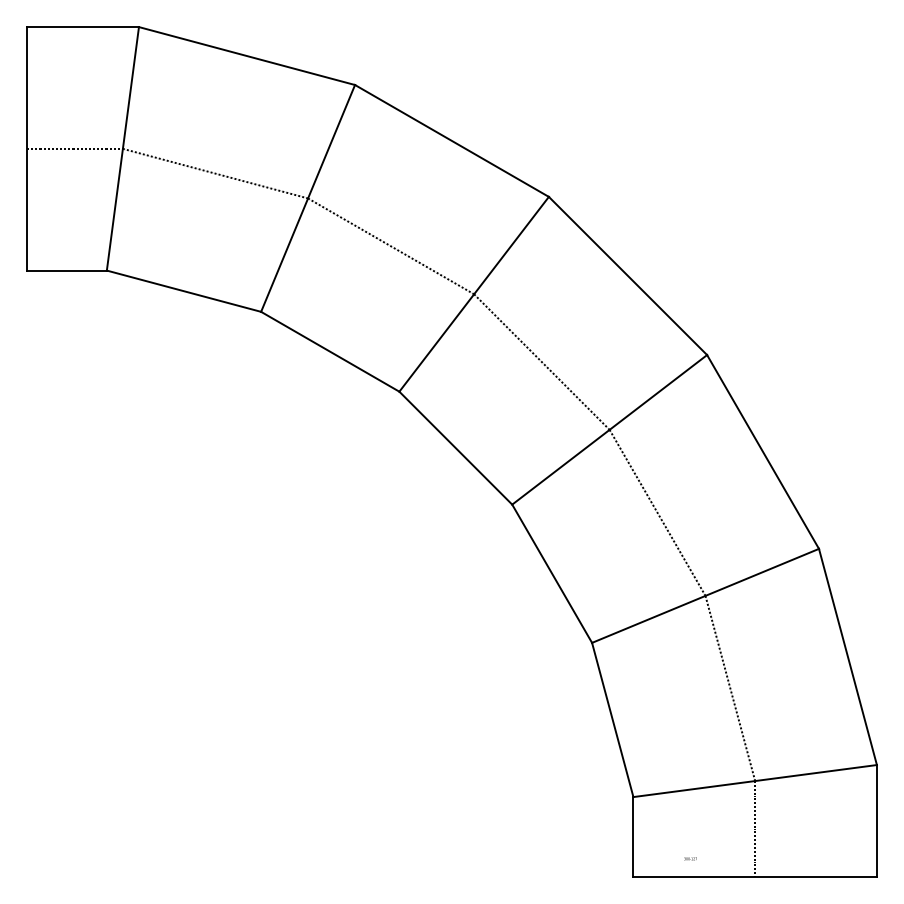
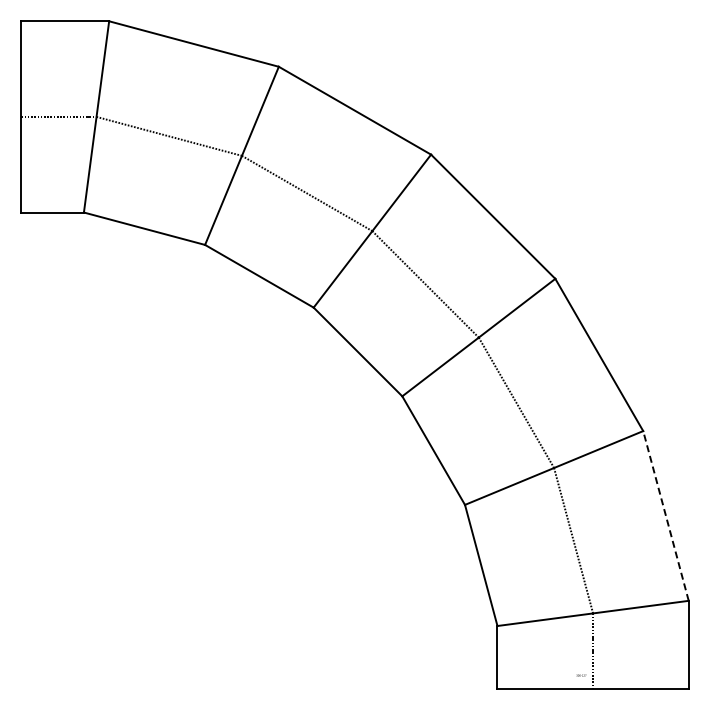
line: (847, 656) -> (665, 515), solid -> dashed
text: (690, 858) -> (581, 675), moved

